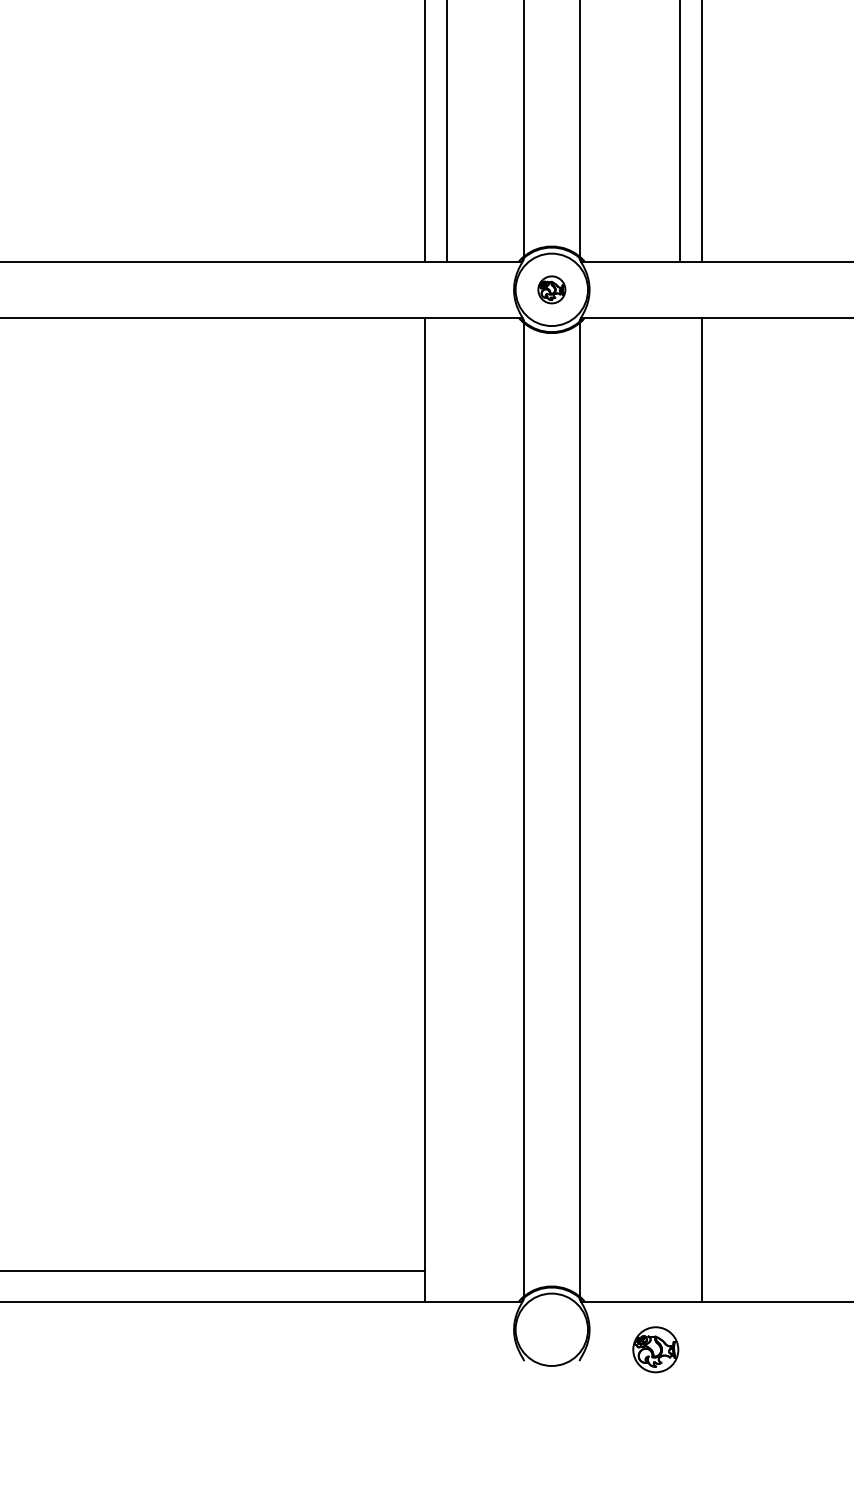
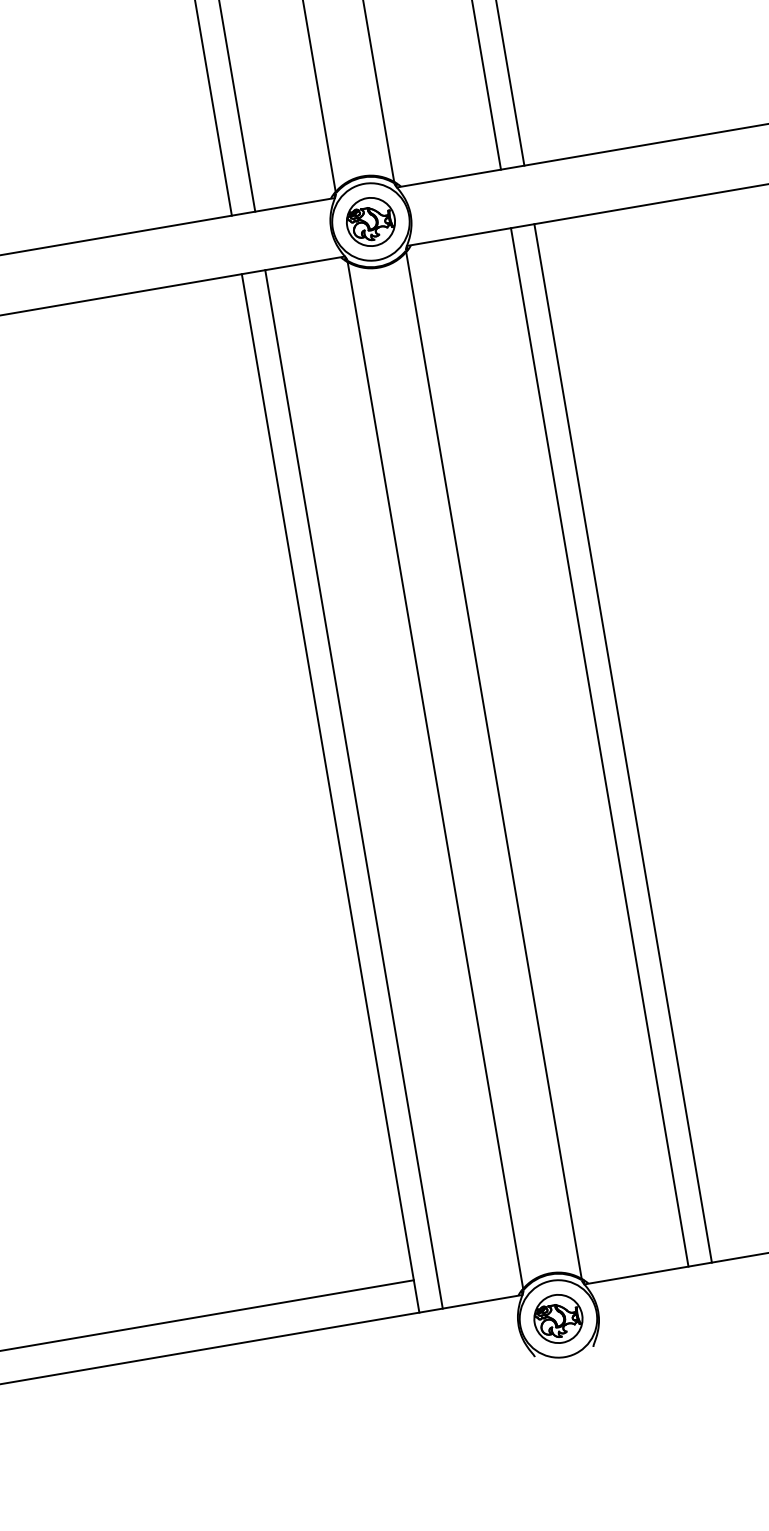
part: (551, 289) -> (370, 221), size x1.67
line: (446, 809) -> (353, 789), added
line: (679, 809) -> (599, 747), added
part: (655, 1349) -> (558, 1318), moved

